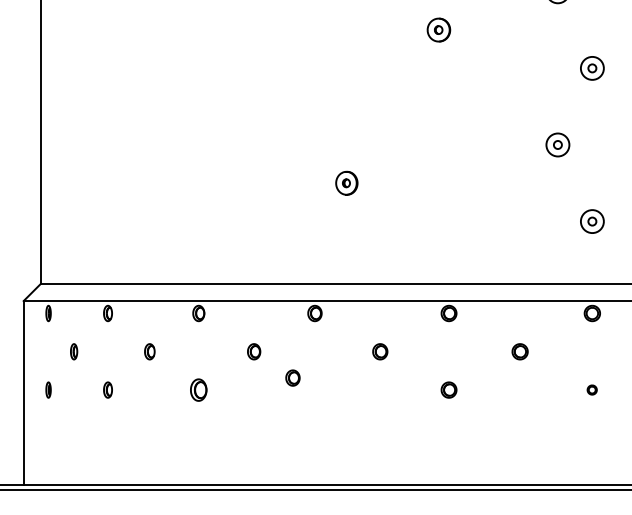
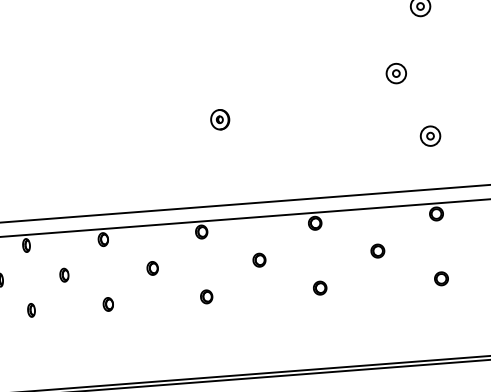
part: (292, 377) -> (206, 296), moved
part: (198, 389) -> (108, 303), size x0.71
part: (591, 389) -> (440, 278), size x1.67

